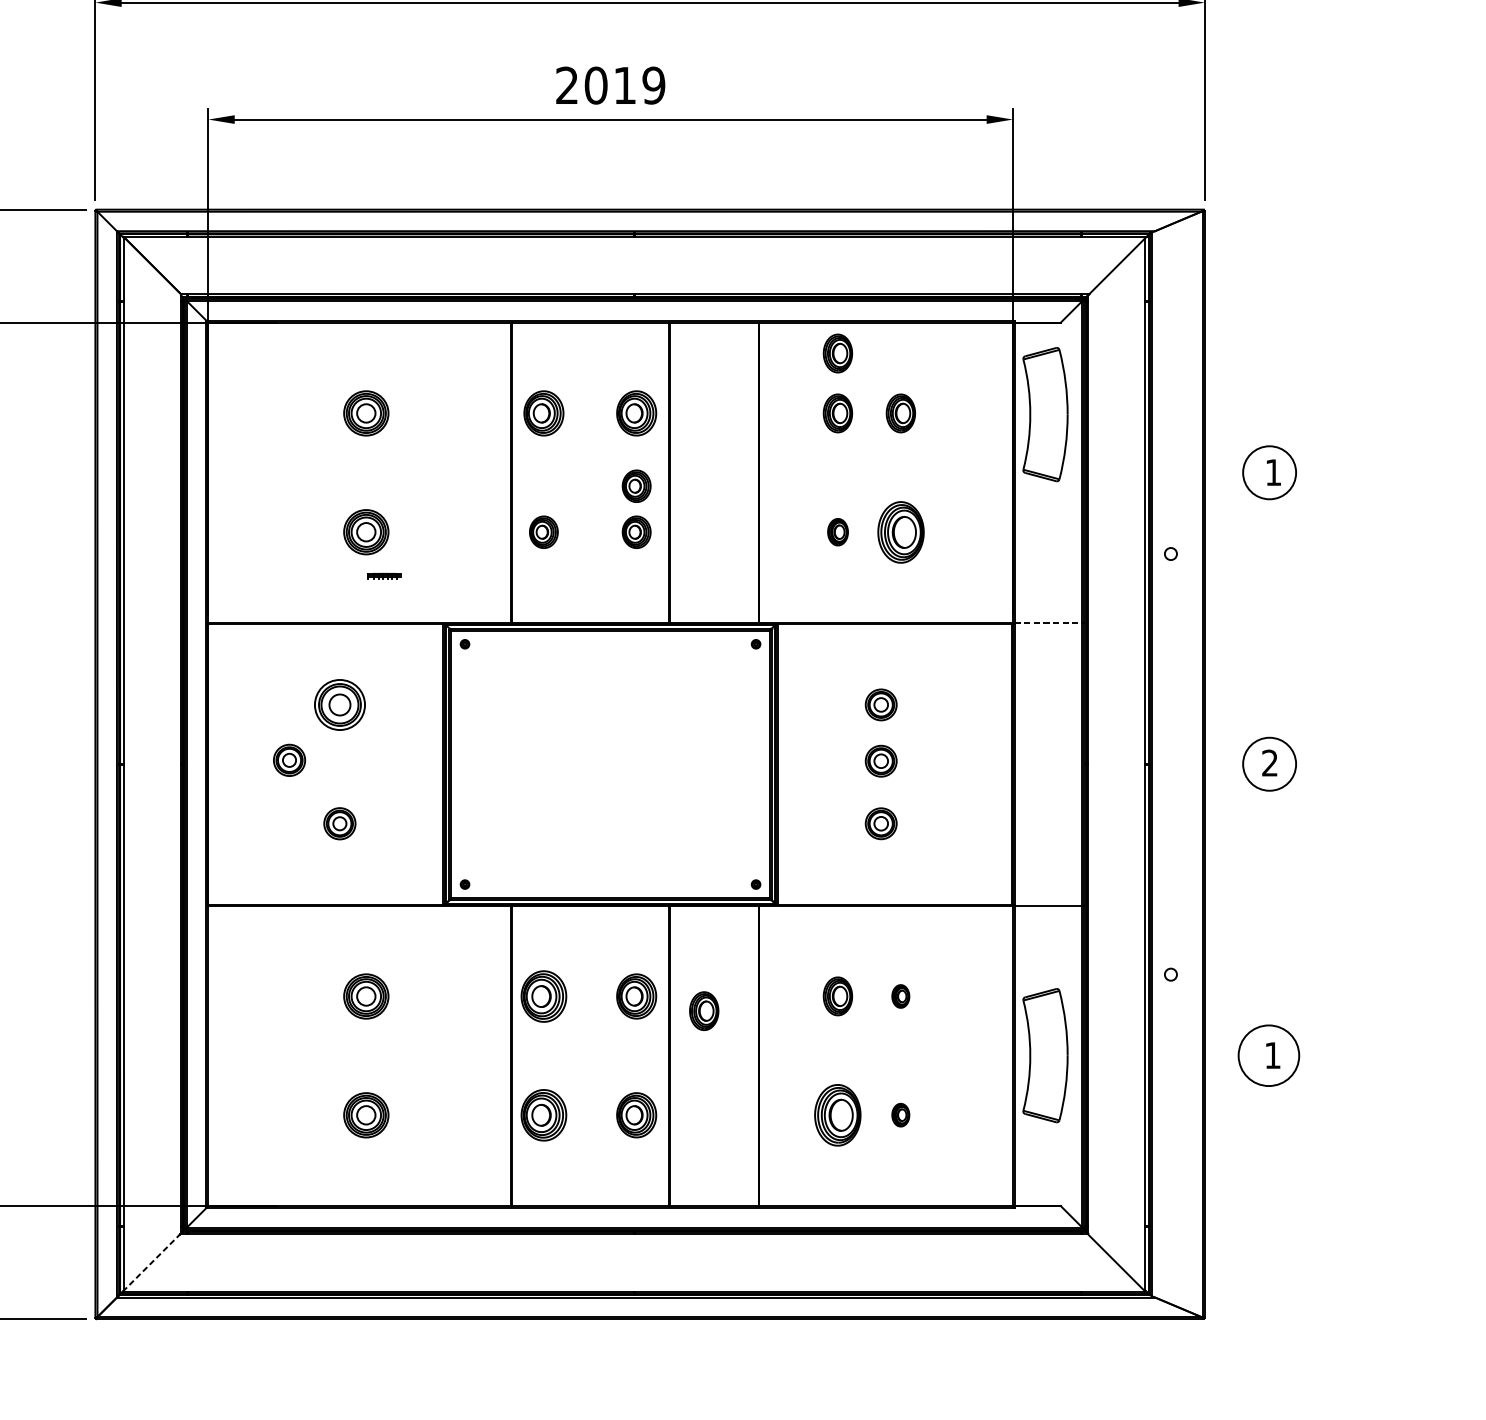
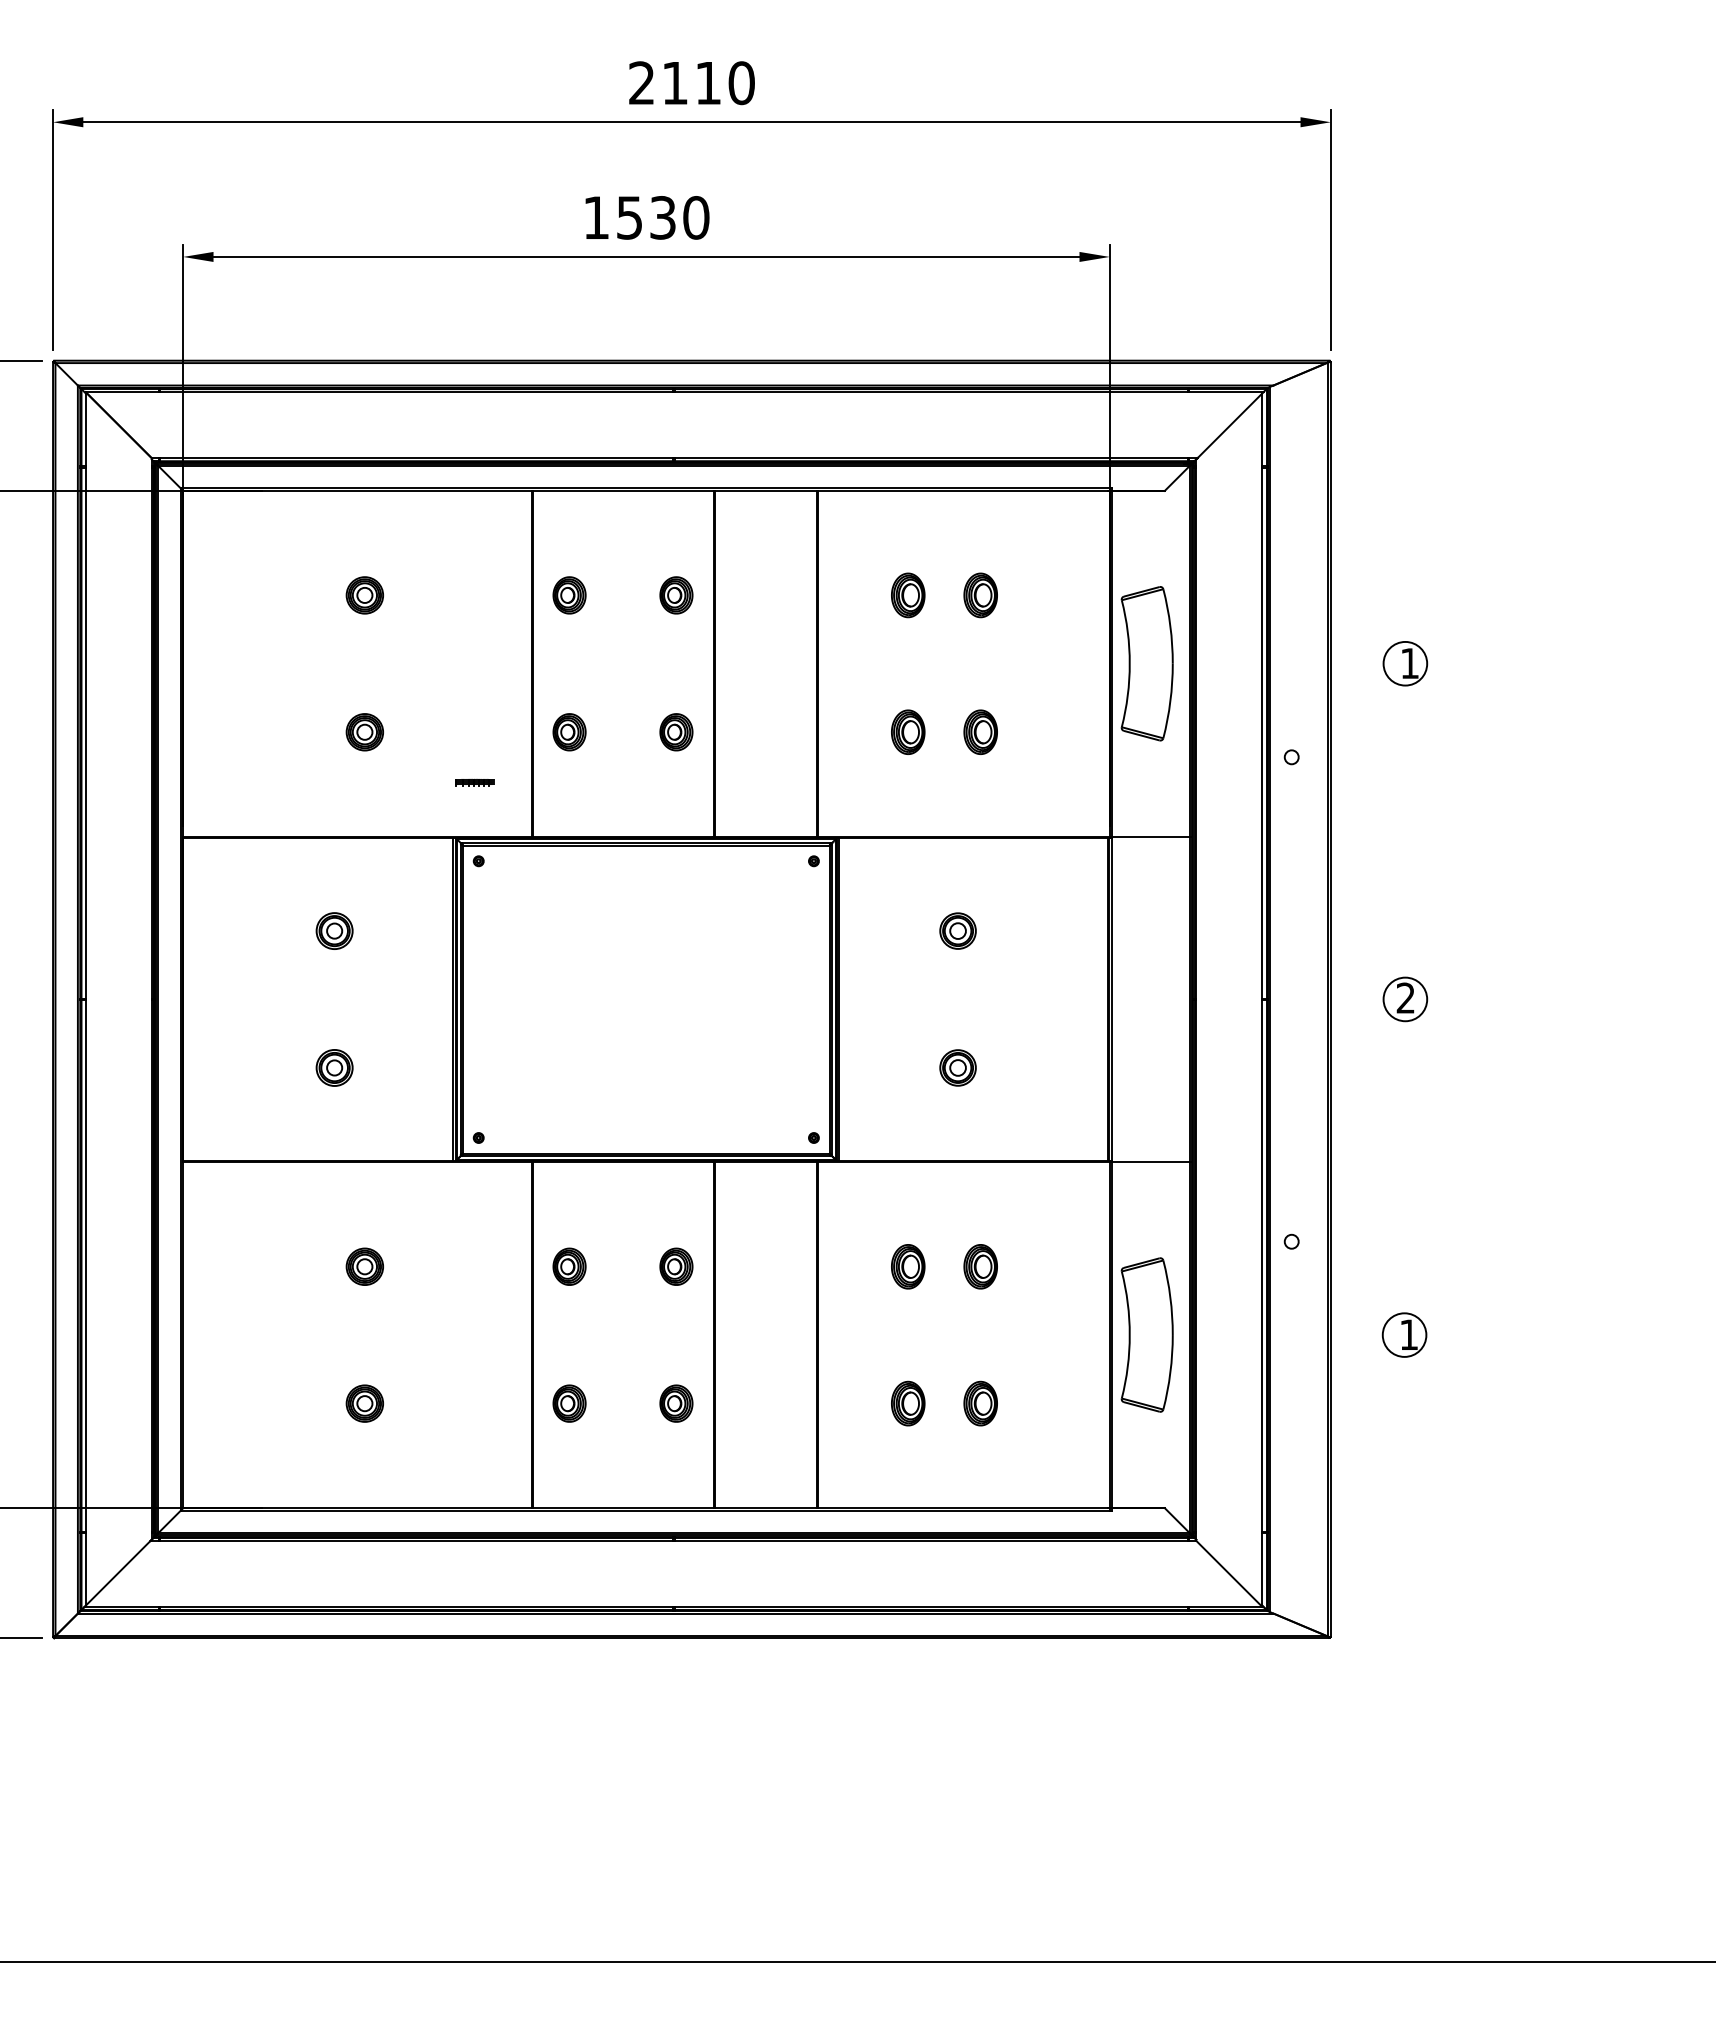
text: (610, 85) -> (646, 217), 2019 -> 1530
part: (838, 353) -> (908, 526), removed
part: (365, 413) -> (364, 595), size x0.71
part: (543, 413) -> (569, 595), size x0.71
part: (636, 413) -> (676, 595), size x0.71
part: (1044, 414) -> (1146, 663), moved
circle: (1269, 472) -> (1405, 663), size x0.71
part: (636, 486) -> (676, 679), removed
part: (838, 531) -> (908, 731), size x1.43
part: (900, 531) -> (980, 731), size x0.62
part: (365, 532) -> (364, 732), size x0.71
part: (384, 575) -> (474, 782), moved
line: (1048, 622) -> (1150, 836), dashed -> solid
part: (339, 704) -> (334, 930), size x0.62
part: (289, 759) -> (276, 994), removed
part: (880, 760) -> (957, 995), removed
circle: (1269, 764) -> (1405, 999), size x0.71
part: (365, 996) -> (364, 1266), size x0.71
part: (543, 996) -> (569, 1266), size x0.62
part: (636, 996) -> (676, 1266), size x0.71
part: (900, 996) -> (980, 1266), size x1.67
part: (704, 1010) -> (754, 1283), removed
circle: (1268, 1055) -> (1404, 1334), size x0.62
part: (365, 1115) -> (364, 1403), size x0.71
part: (543, 1115) -> (569, 1403), size x0.62
part: (636, 1115) -> (676, 1403), size x0.71
part: (838, 1115) -> (908, 1403), size x0.62
part: (900, 1115) -> (980, 1403), size x1.67
line: (151, 1262) -> (117, 1573), dashed -> solid

